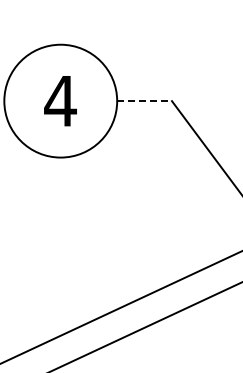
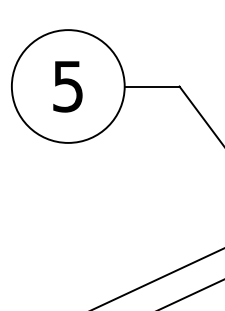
text: (60, 101) -> (68, 86), 4 -> 5
line: (145, 101) -> (153, 86), dashed -> solid

